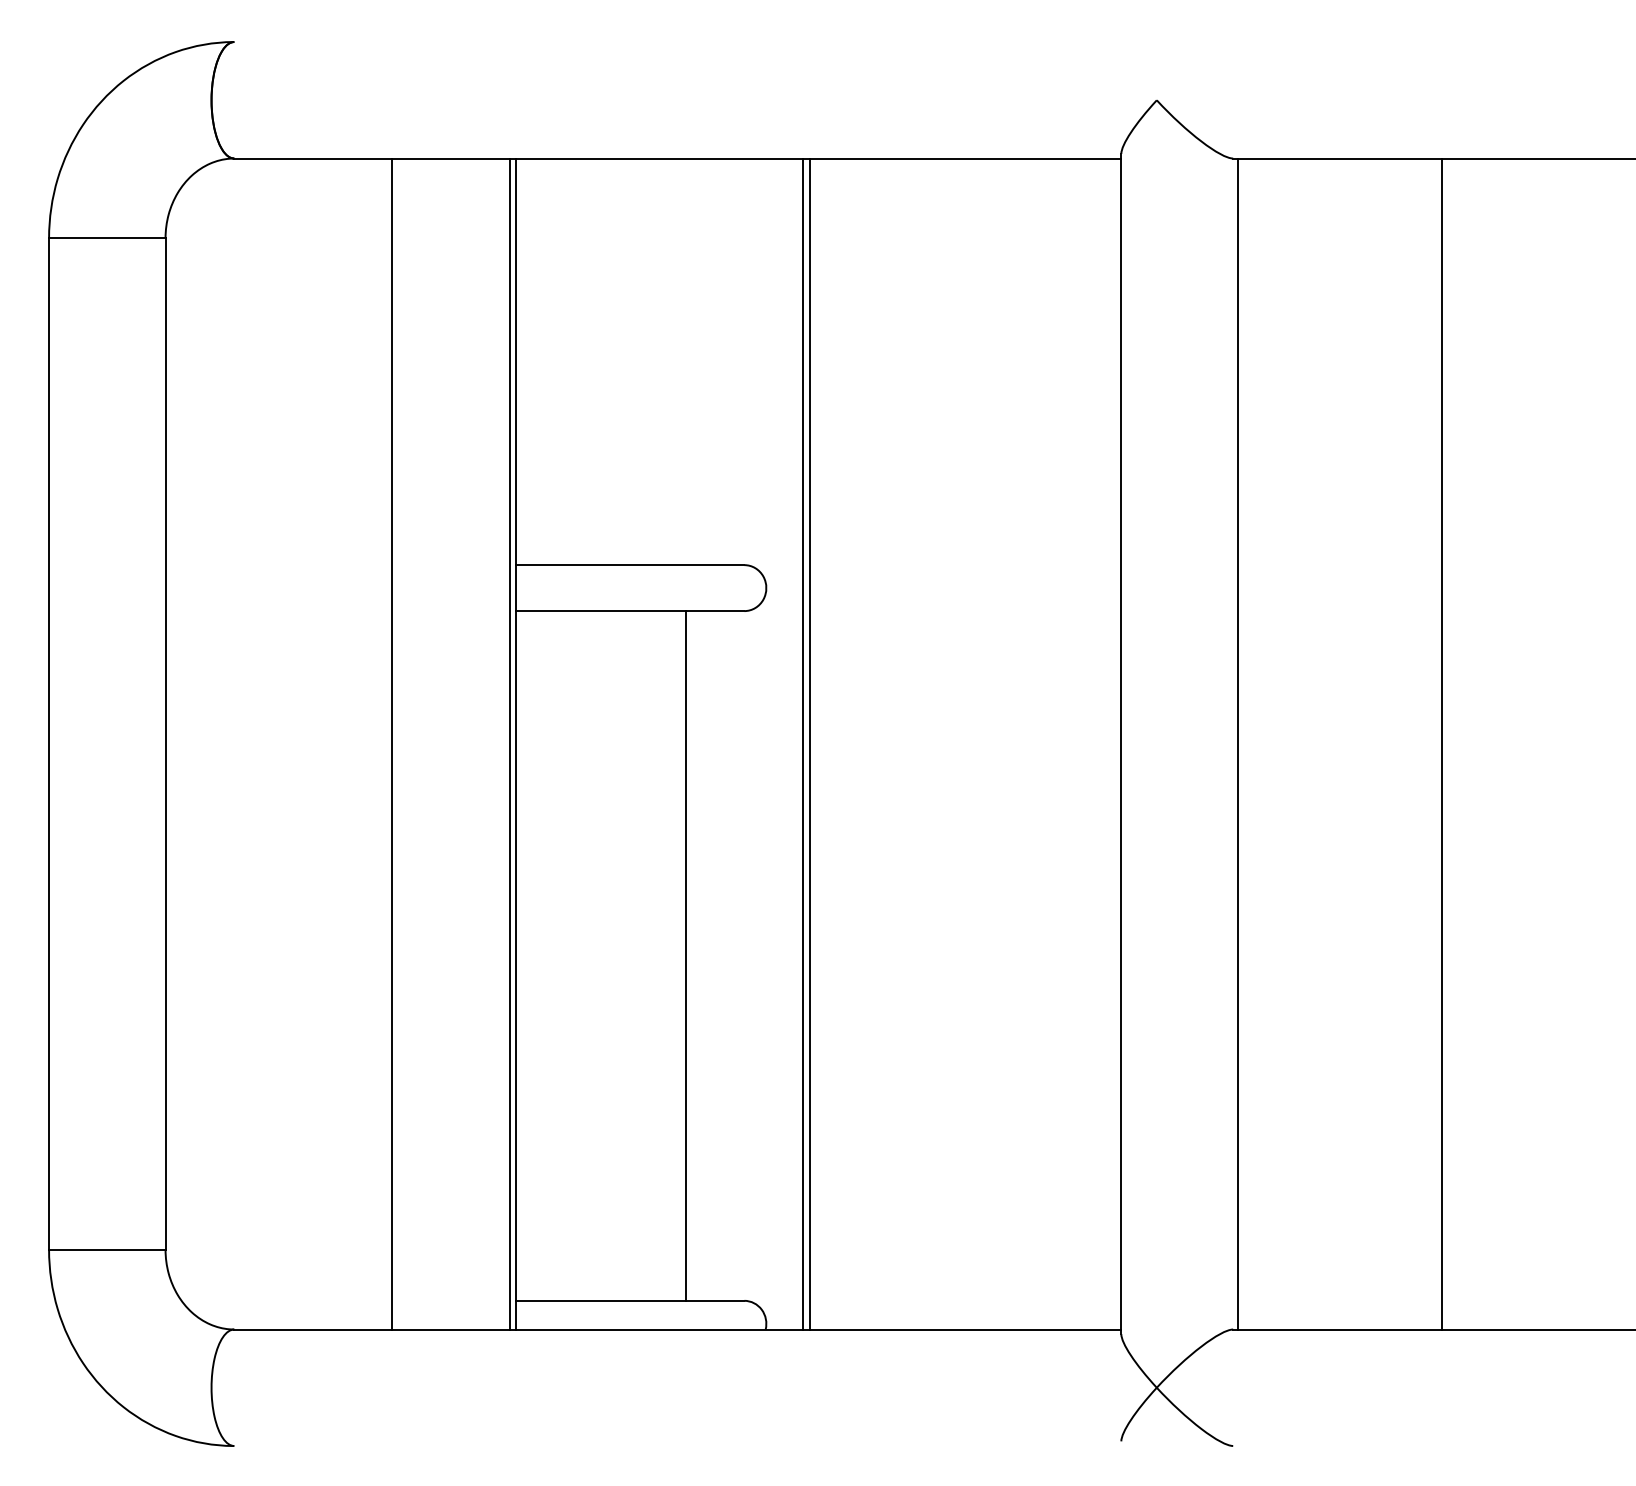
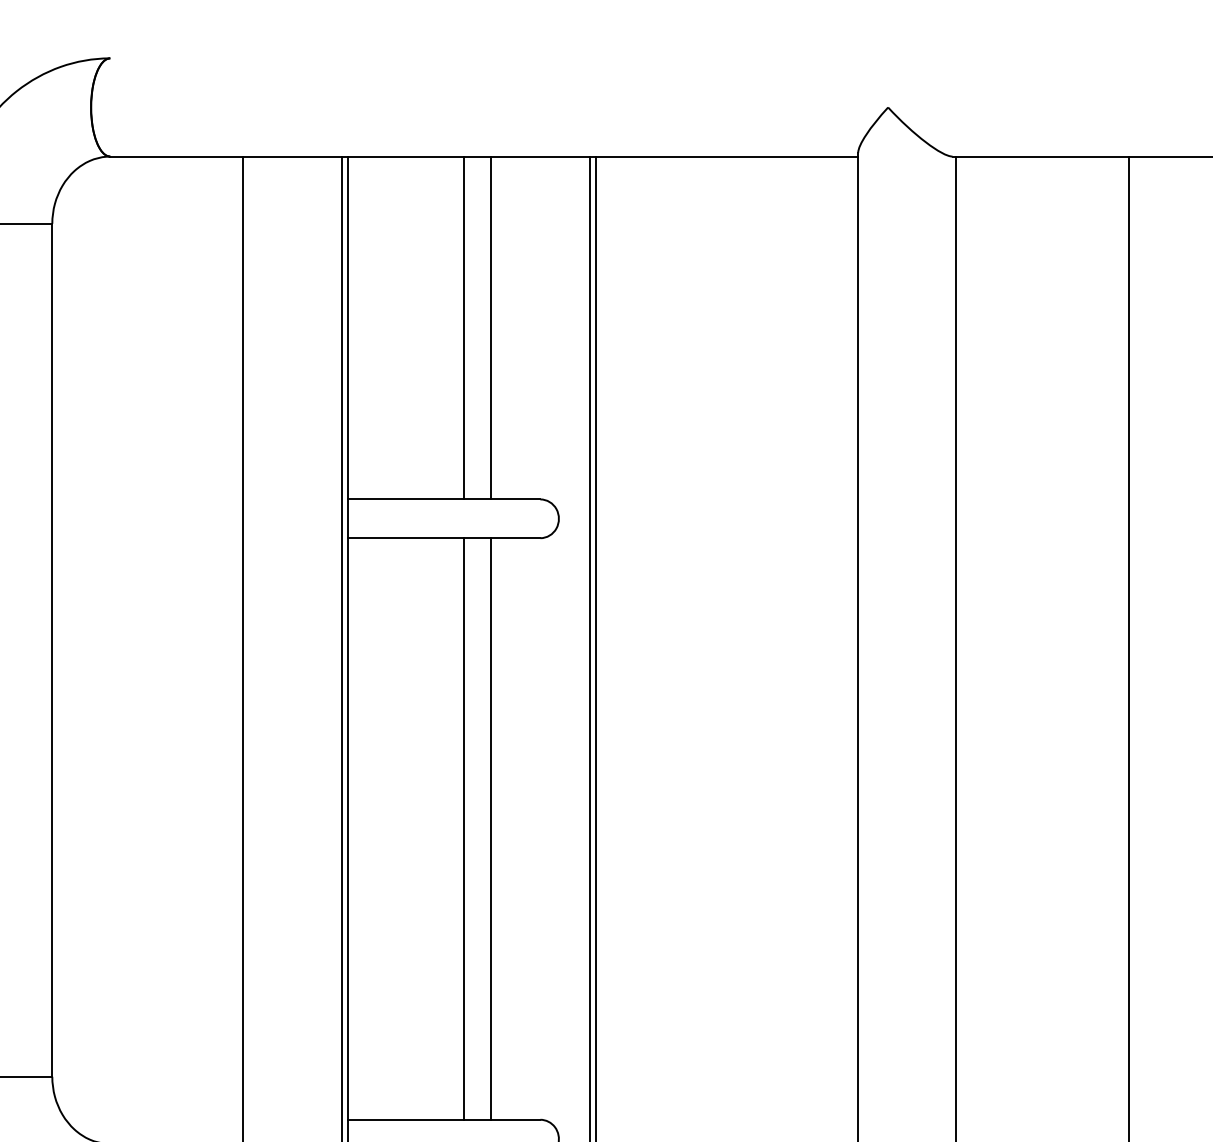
line: (653, 361) -> (463, 327), added
line: (685, 361) -> (490, 327), added
line: (653, 955) -> (463, 828), added

